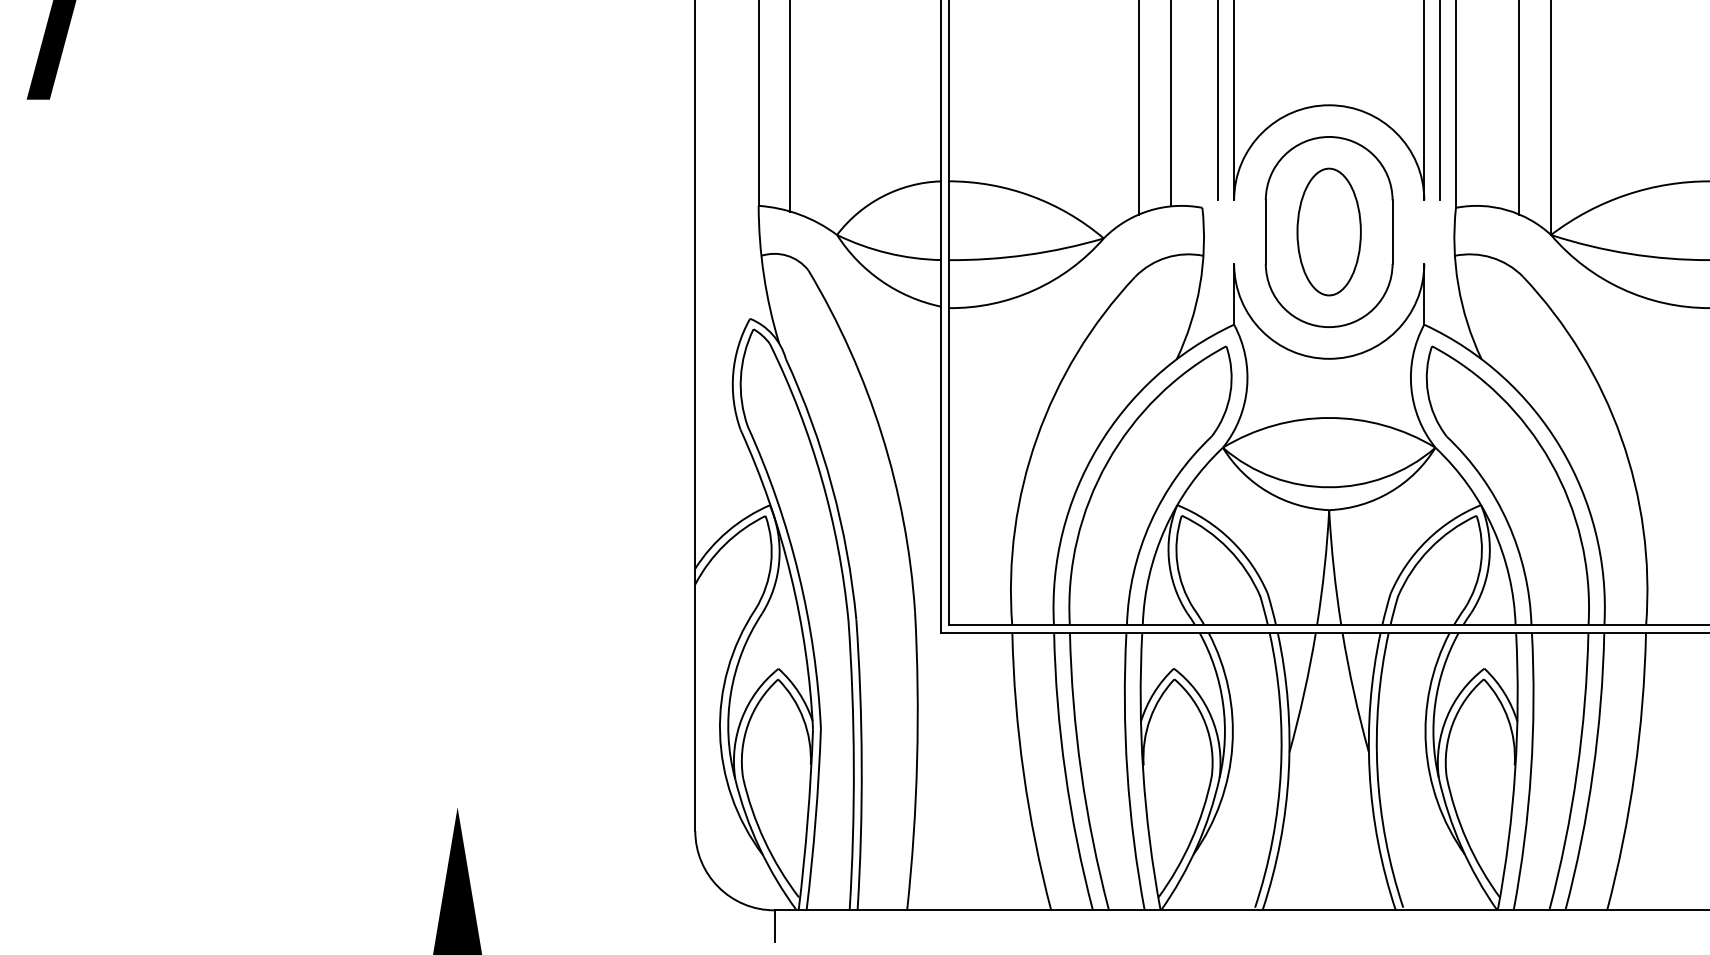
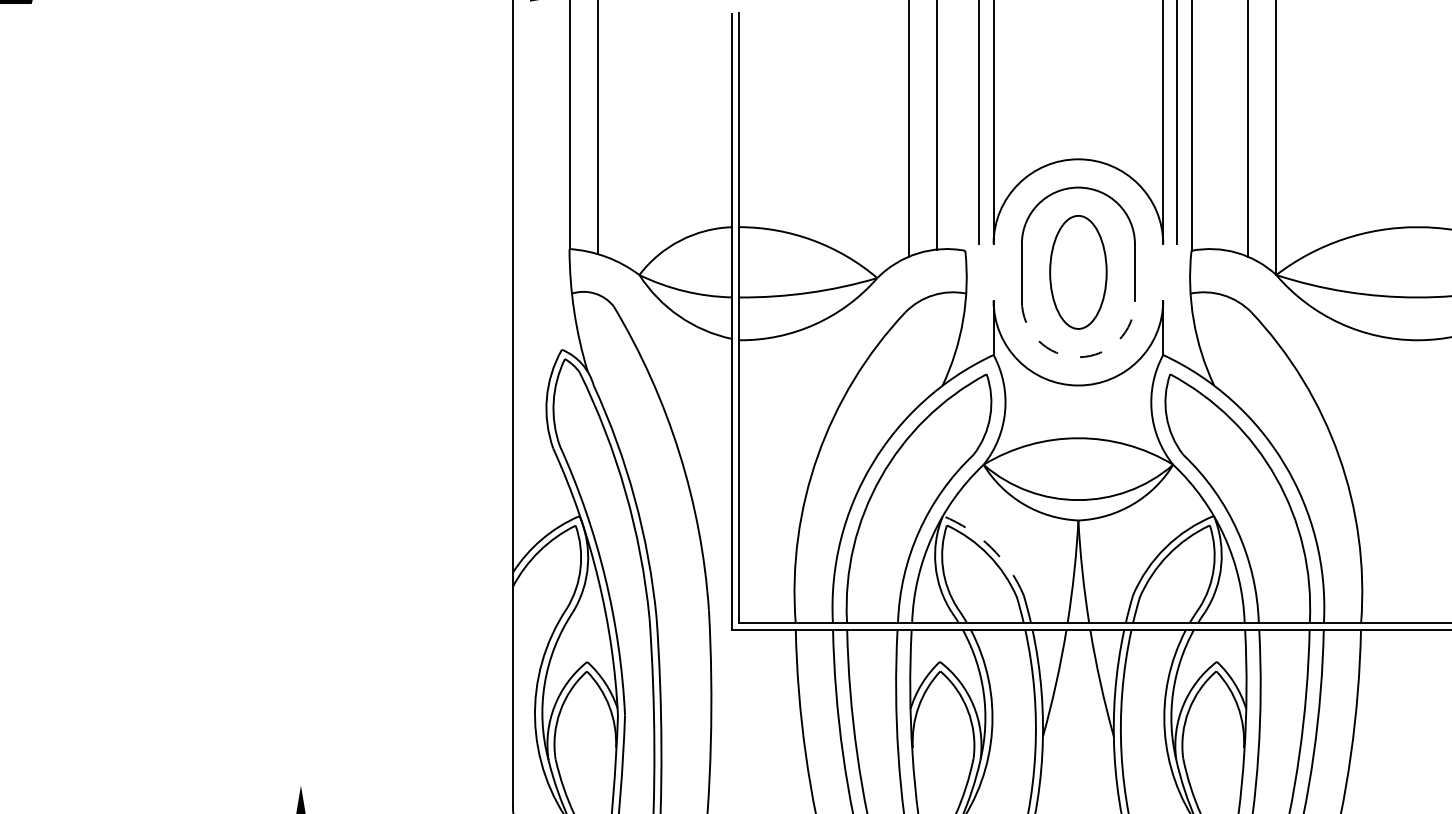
arc: (1329, 327) -> (1078, 357), solid -> dashed
arc: (1231, 540) -> (991, 547), solid -> dashed

